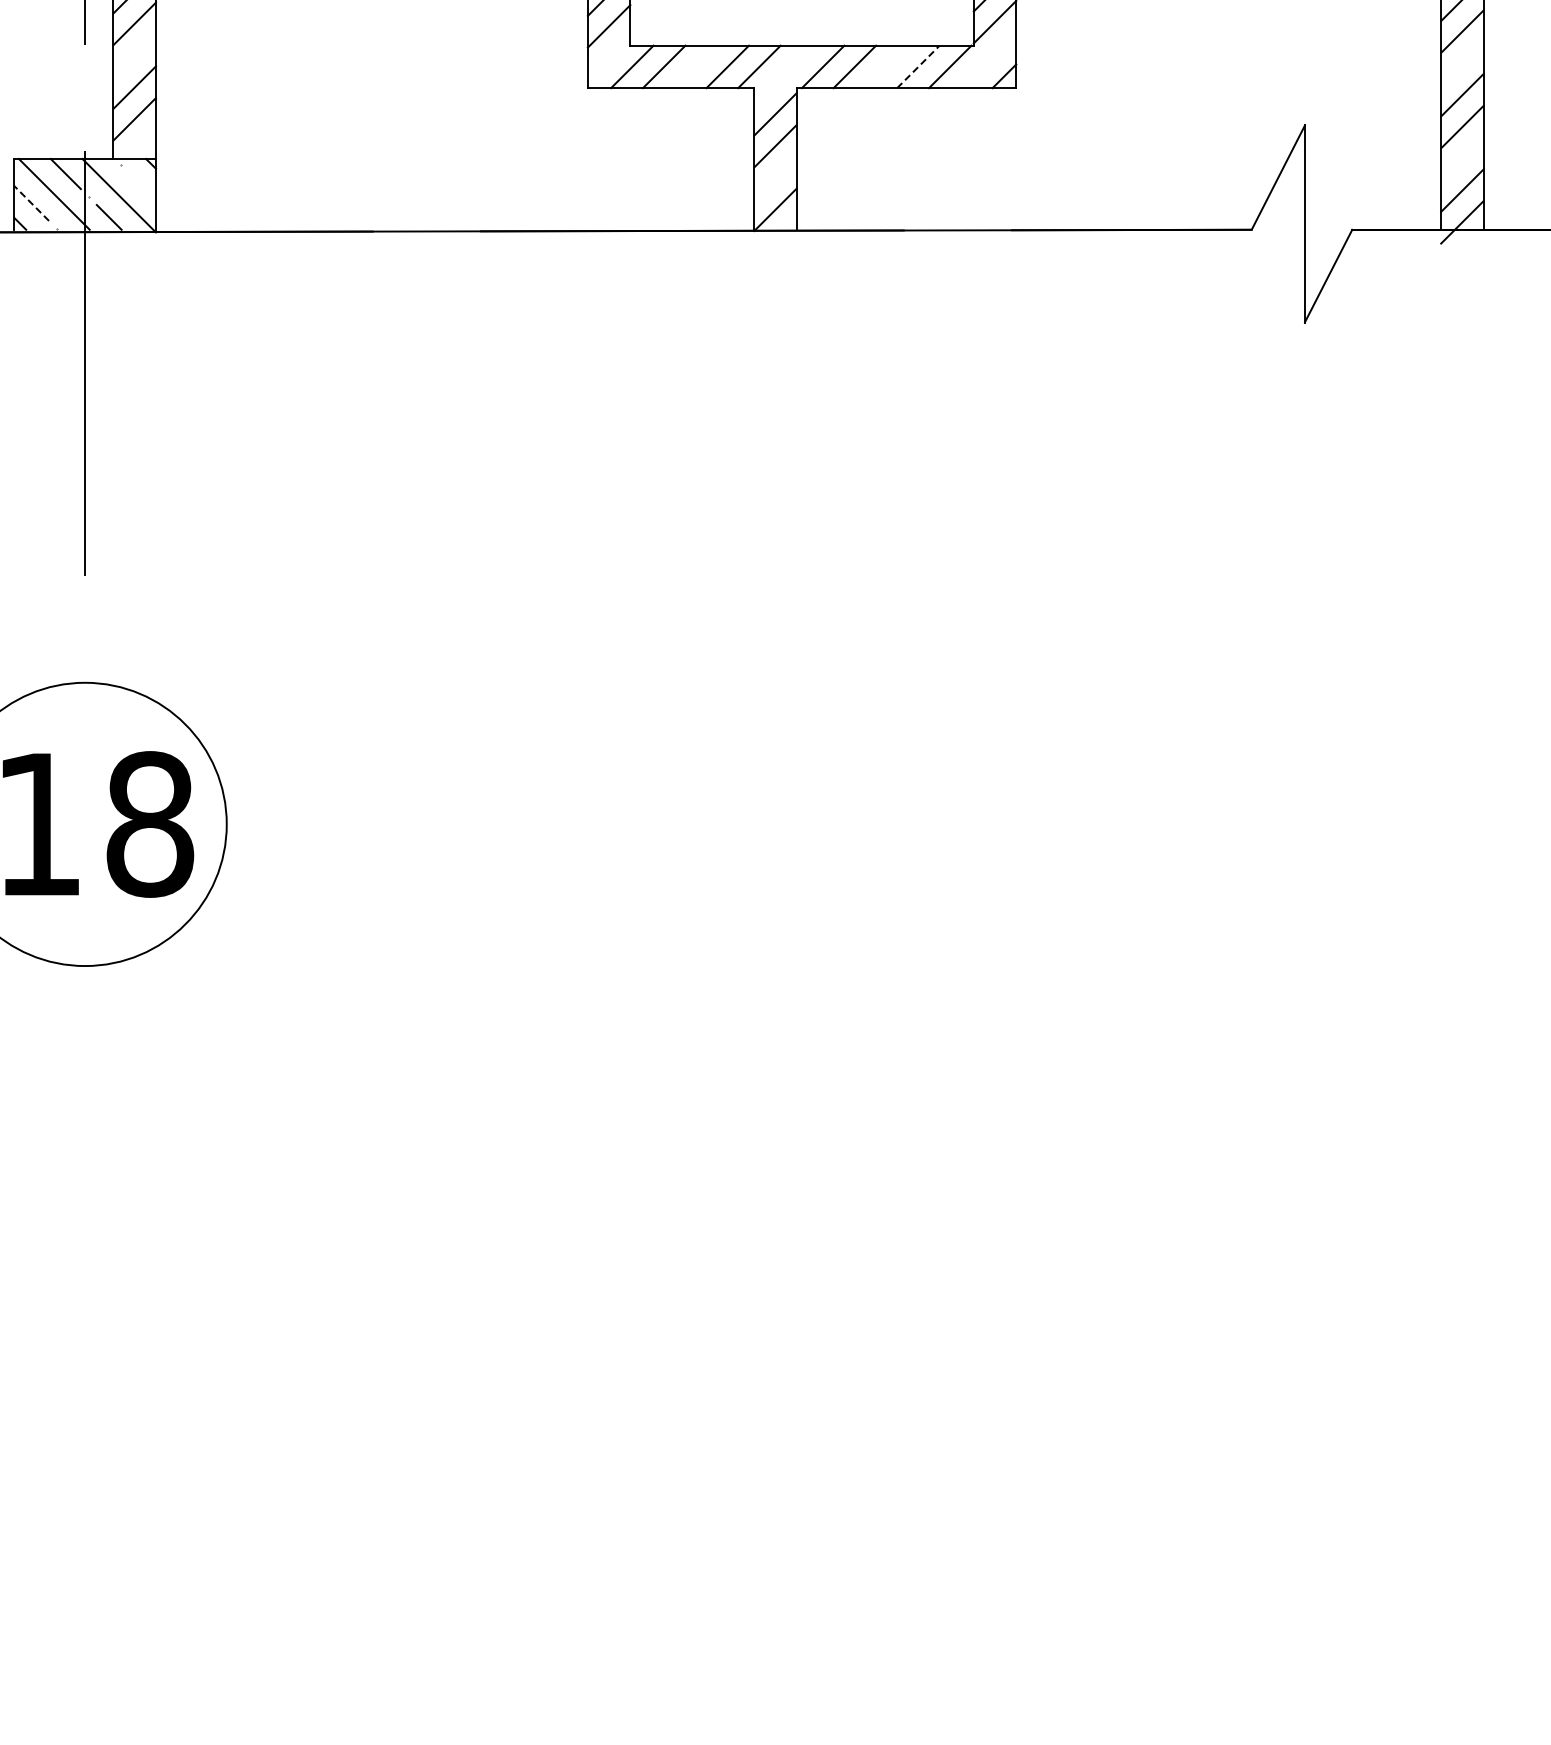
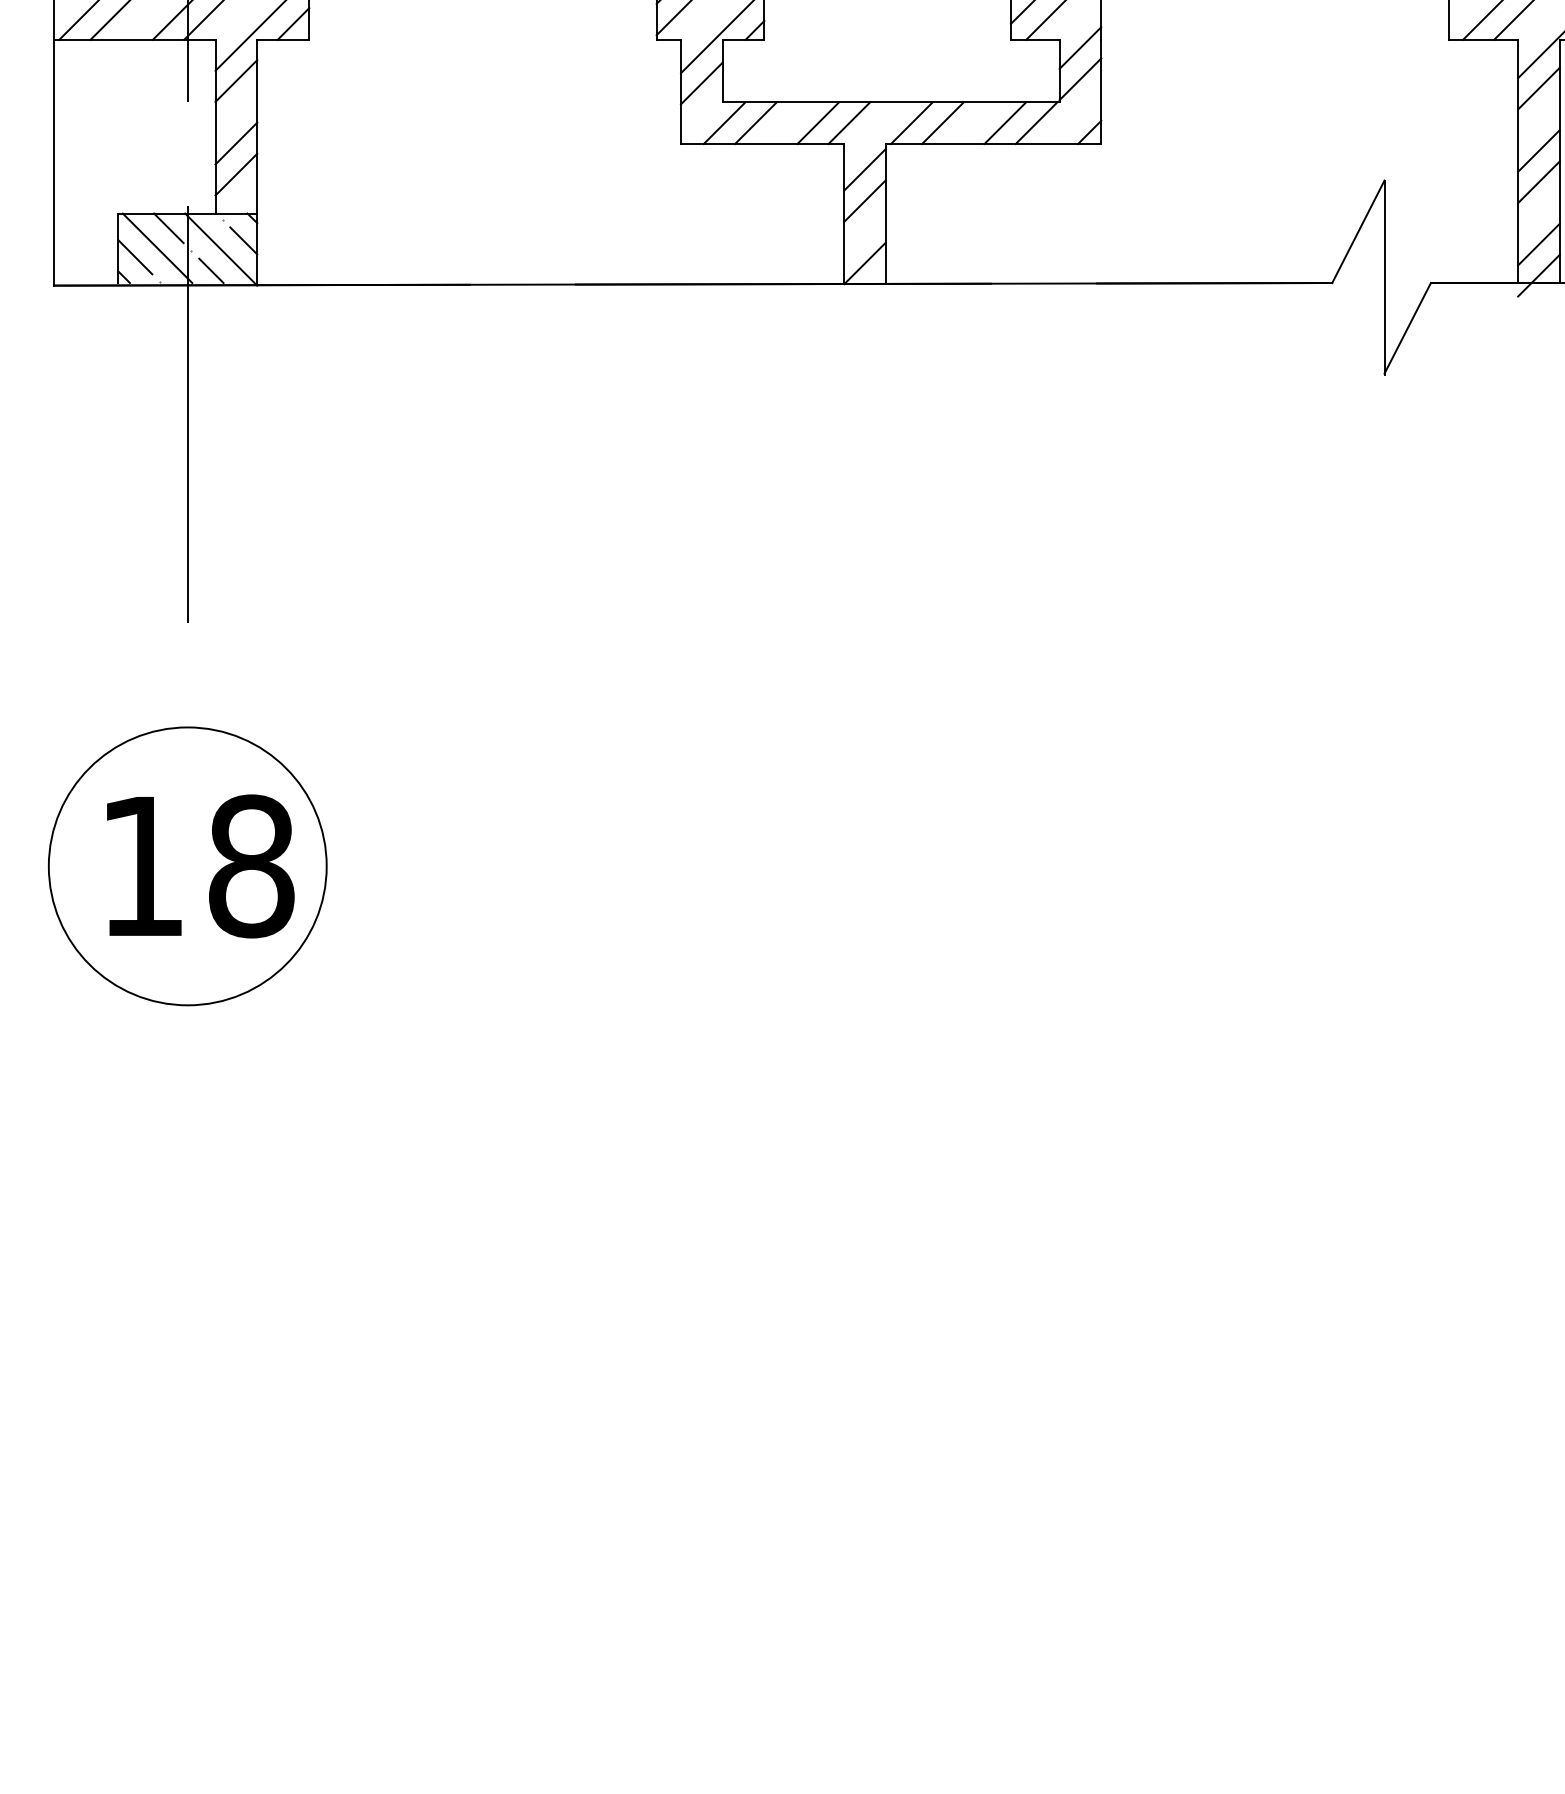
line: (918, 66) -> (1005, 122), dashed -> solid
line: (141, 186) -> (243, 240), added
line: (30, 202) -> (134, 256), dashed -> solid

